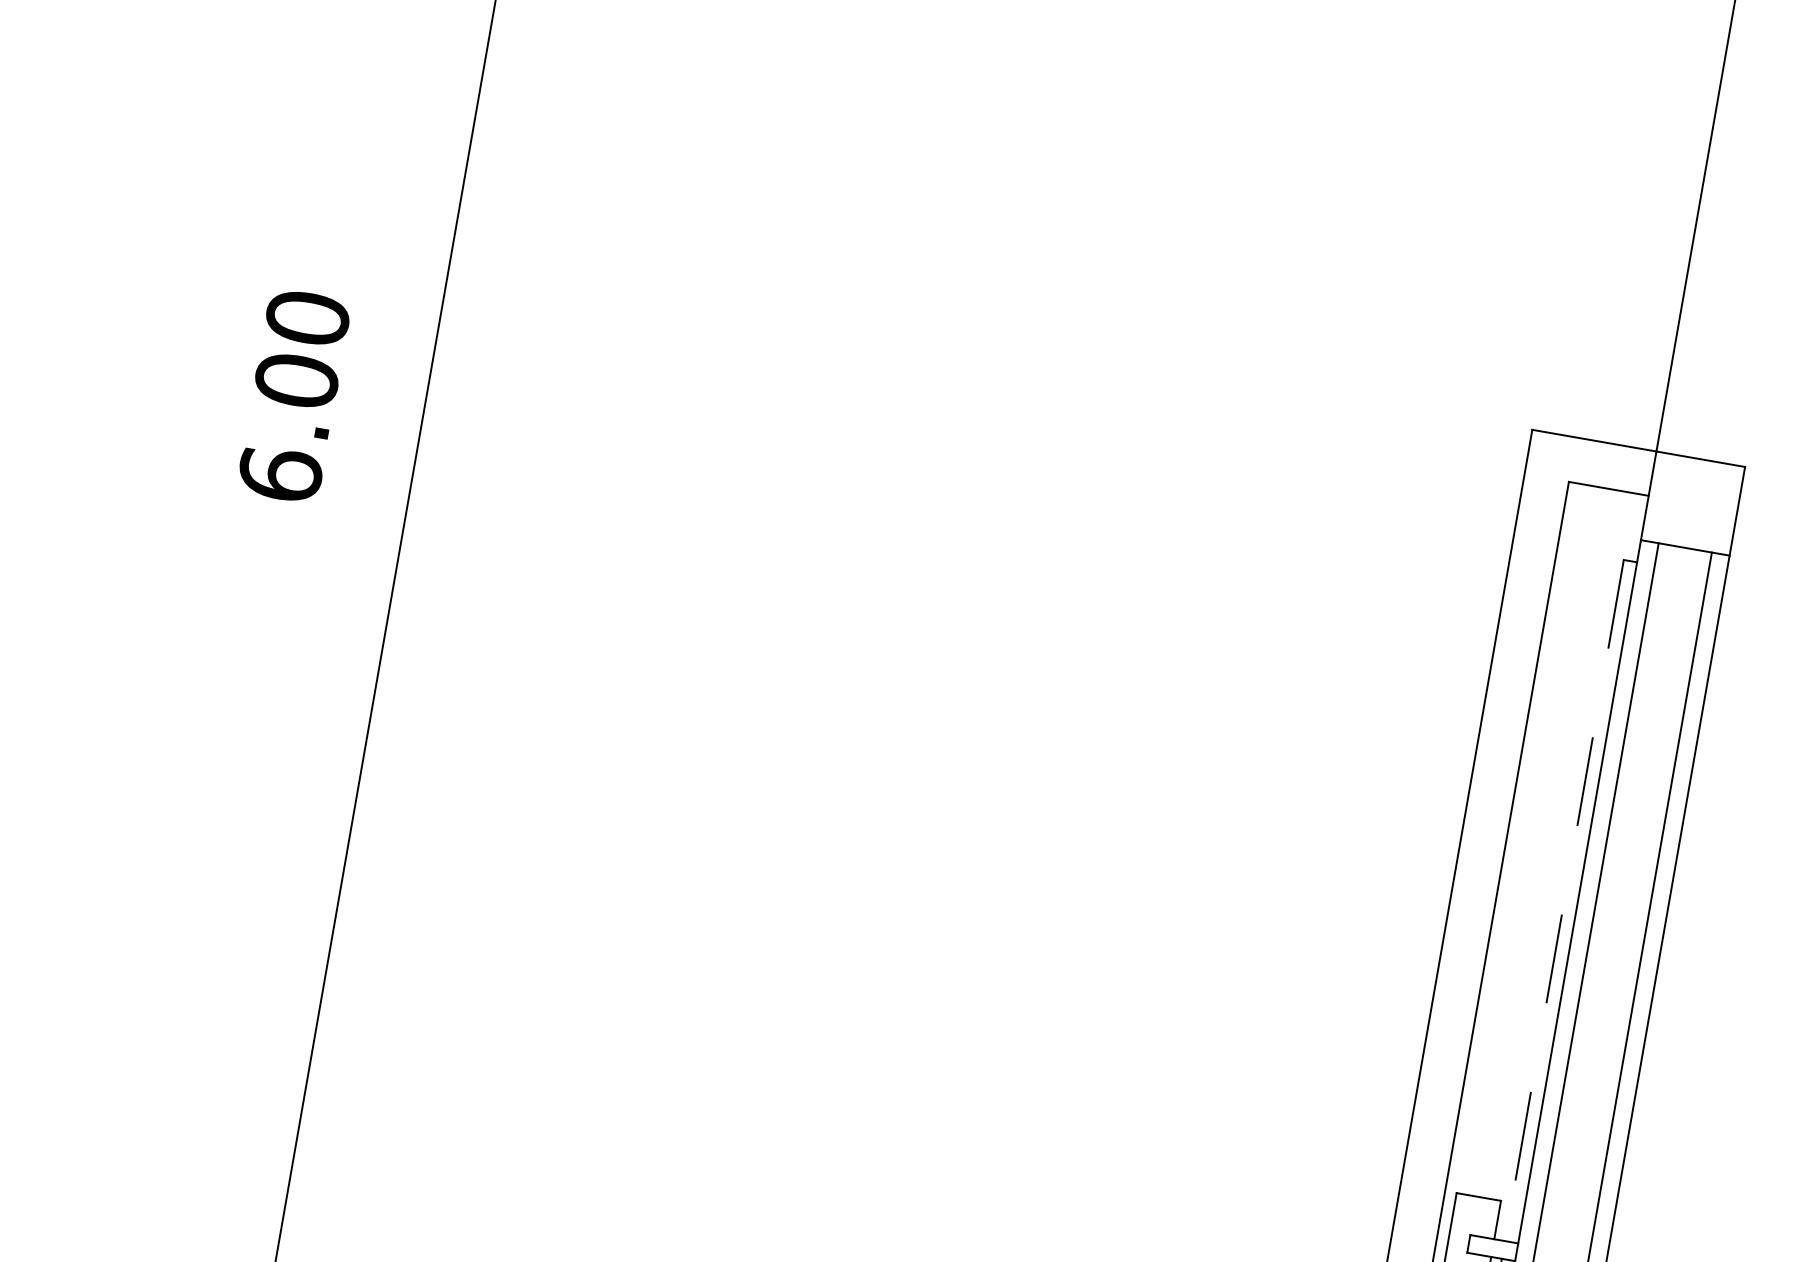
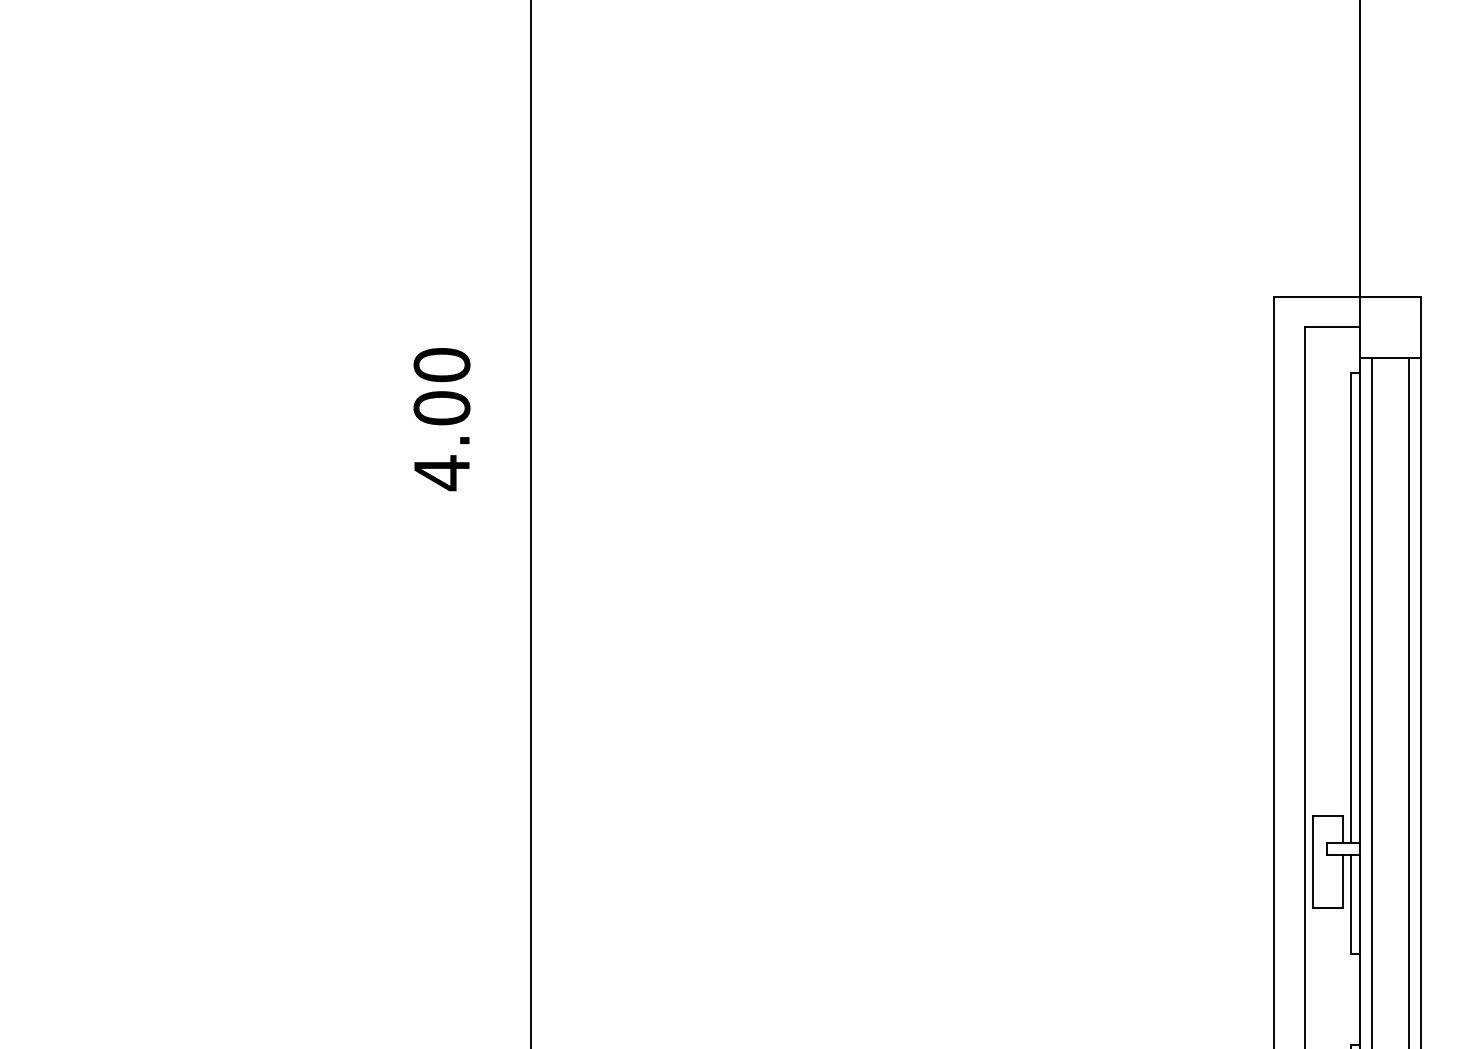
text: (279, 475) -> (441, 473), 6.00 -> 4.00
line: (1564, 899) -> (1350, 607), dashed -> solid

